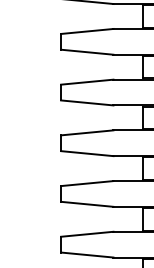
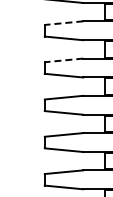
line: (86, 31) -> (63, 23), solid -> dashed
line: (86, 82) -> (63, 60), solid -> dashed

